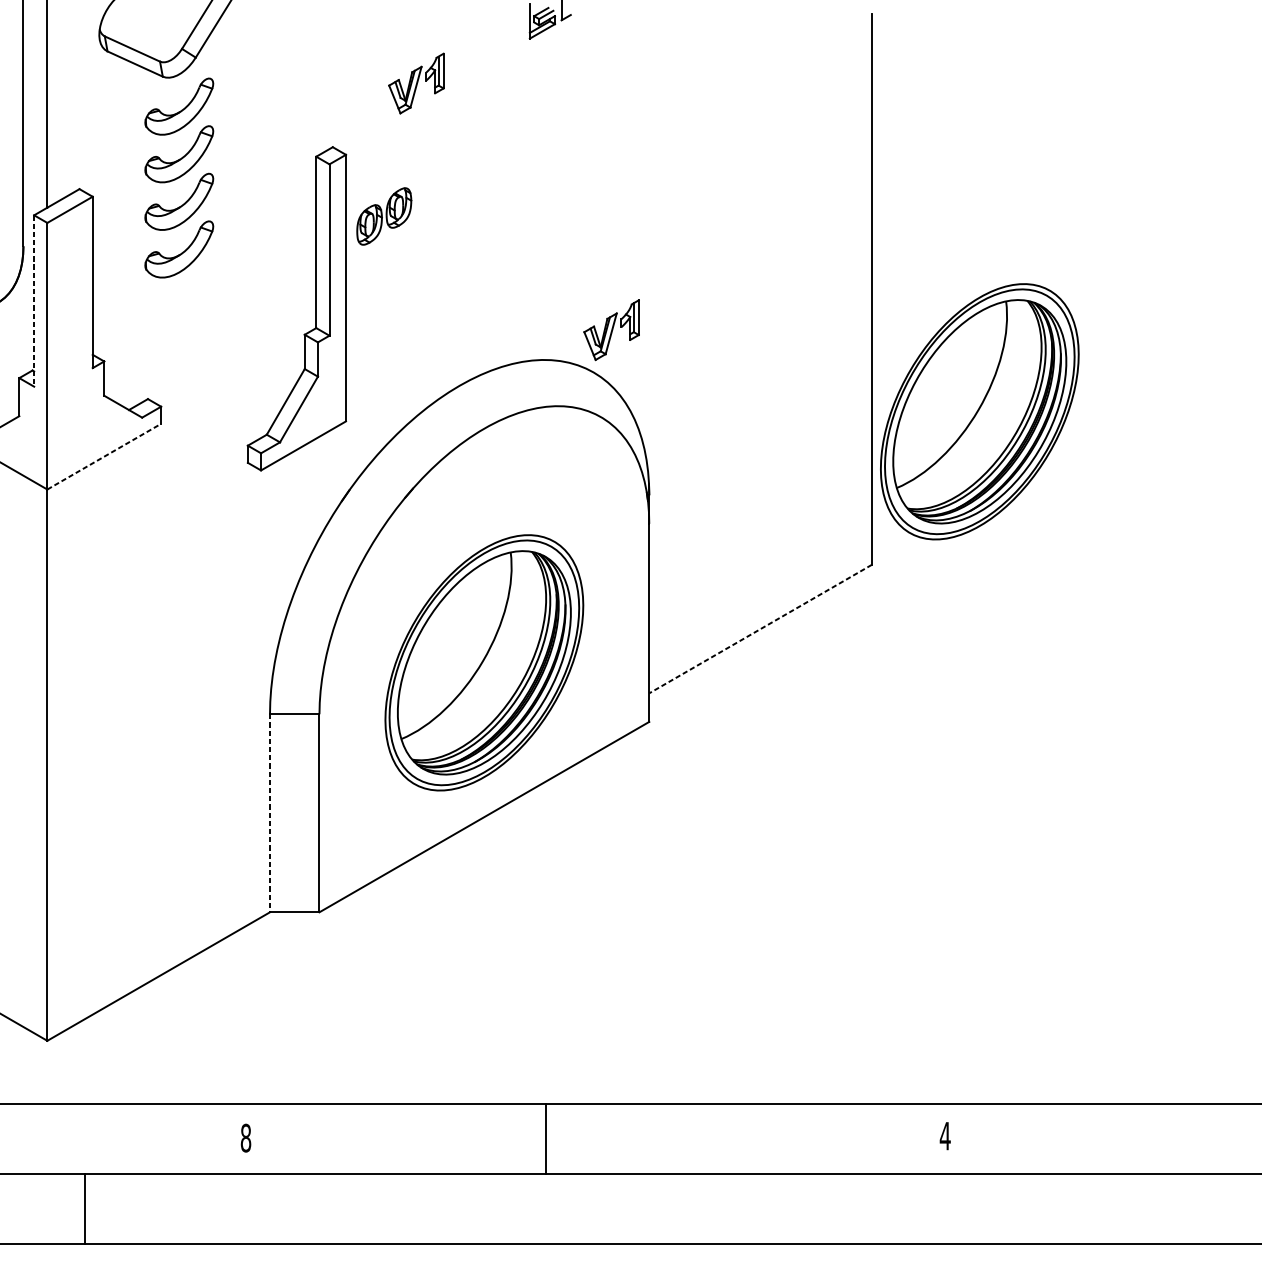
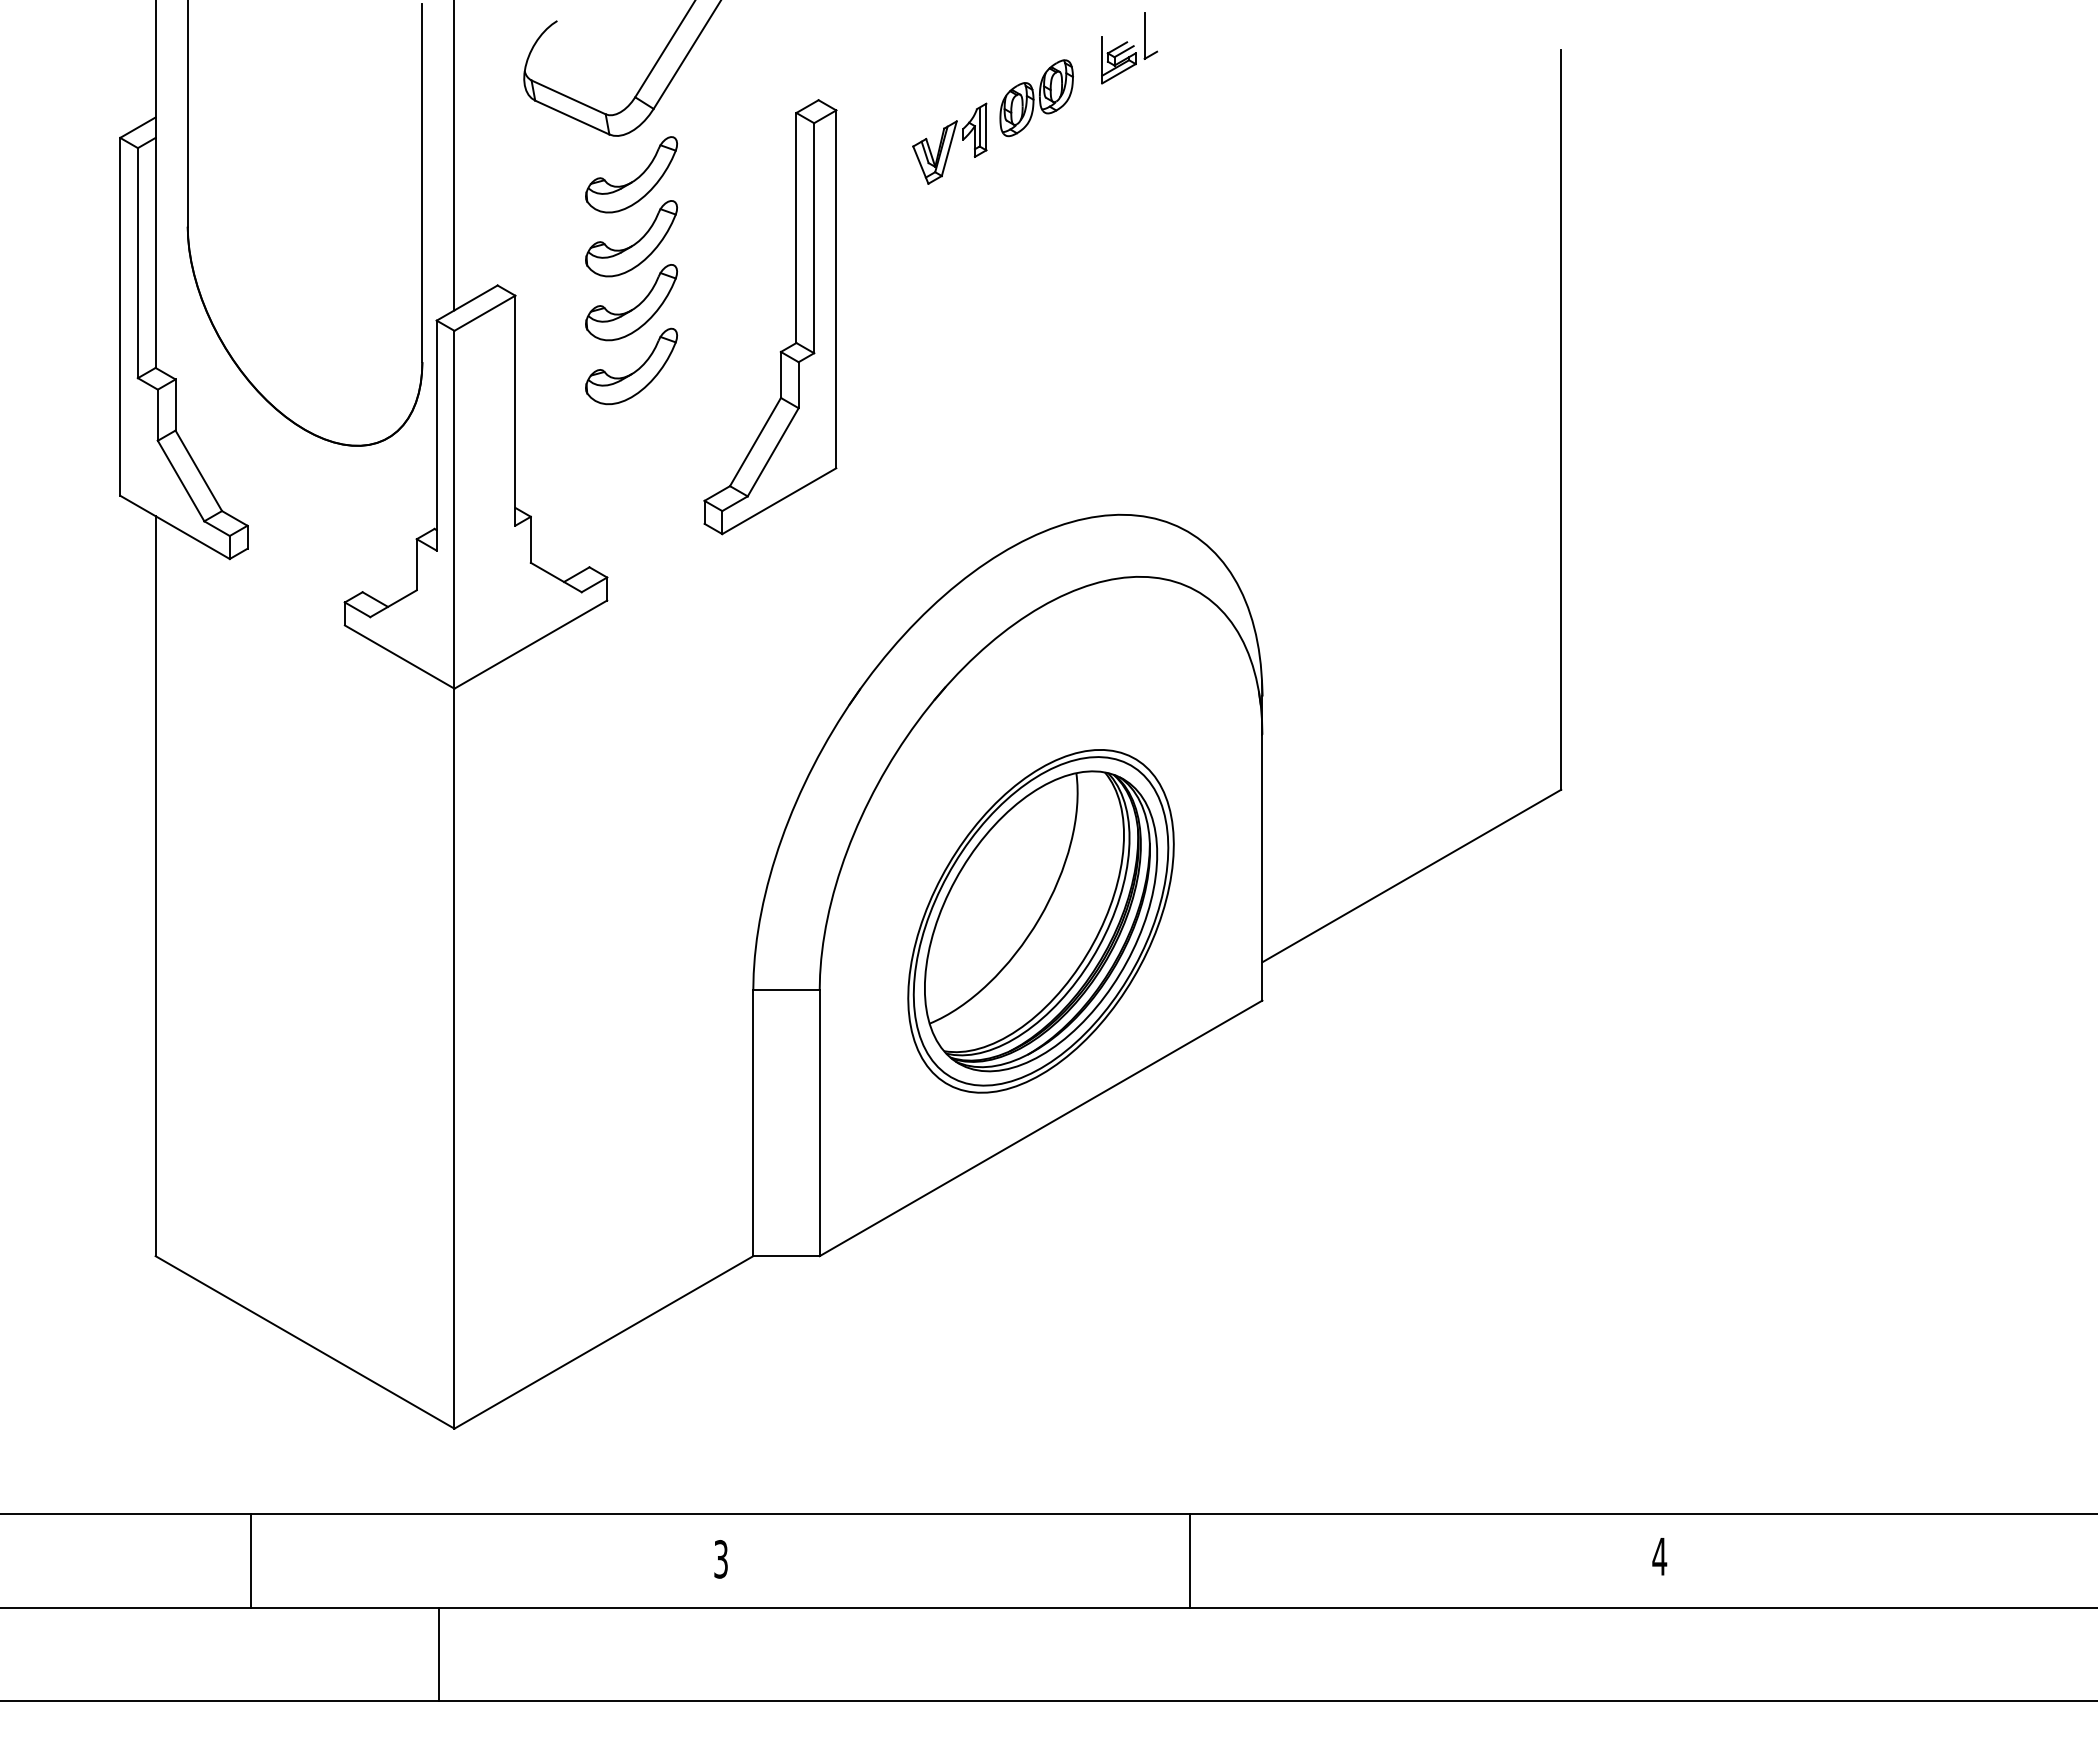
part: (384, 216) -> (1036, 98), moved
line: (33, 301) -> (436, 436), dashed -> solid
part: (315, 309) -> (795, 317), moved
part: (611, 329) -> (1211, 474), removed
part: (979, 411) -> (1705, 584), removed
line: (104, 456) -> (531, 644), dashed -> solid
line: (760, 629) -> (1411, 876), dashed -> solid
line: (270, 813) -> (753, 1123), dashed -> solid
text: (246, 1138) -> (721, 1559), 8 -> 3
line: (545, 1139) -> (1189, 1560), moved
line: (84, 1209) -> (438, 1654), moved

